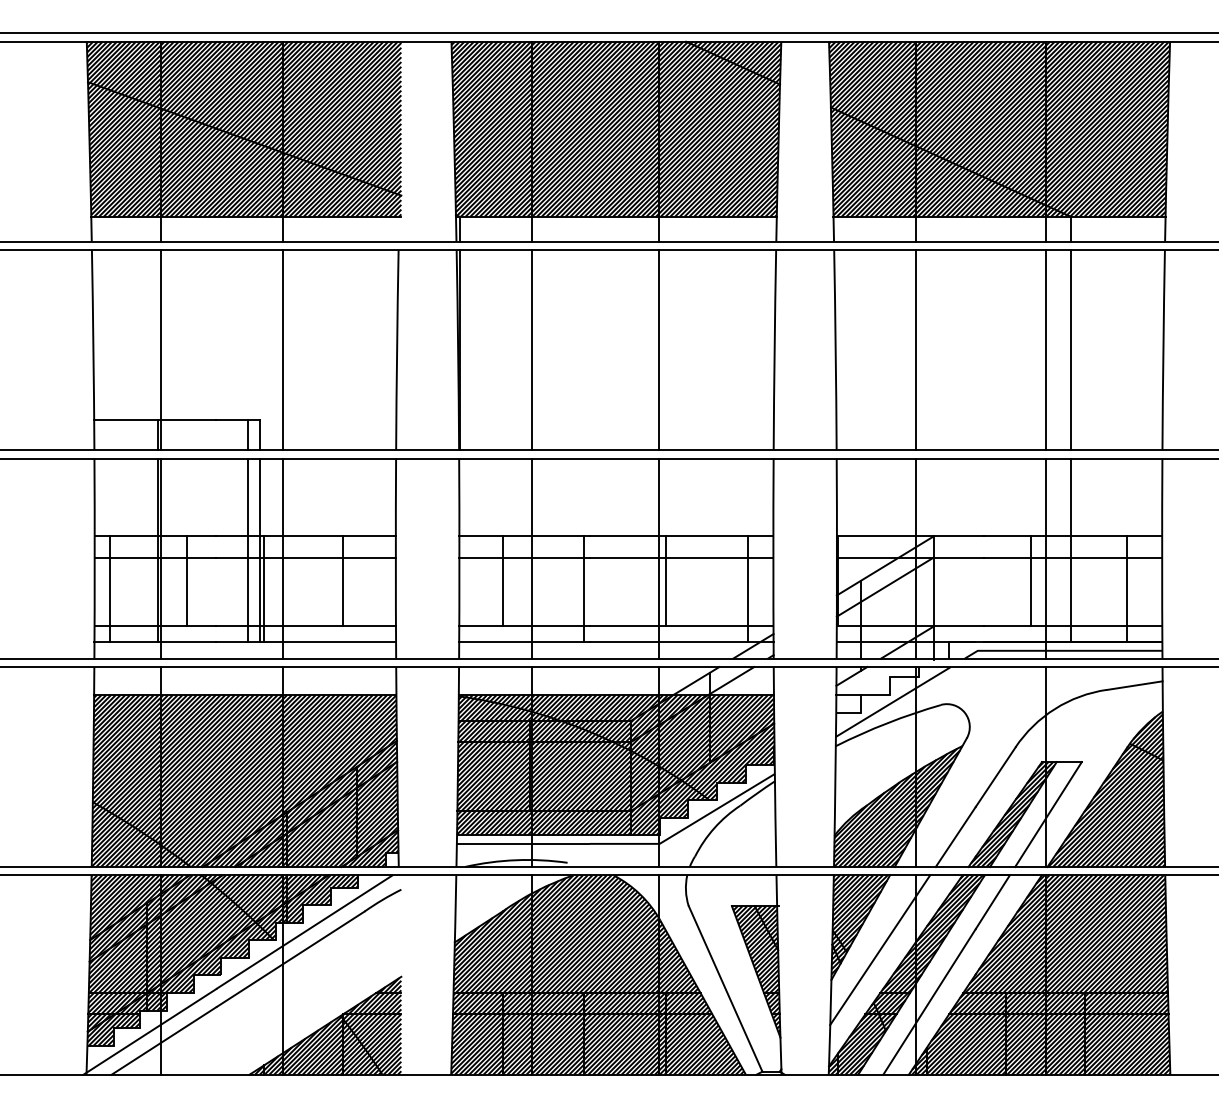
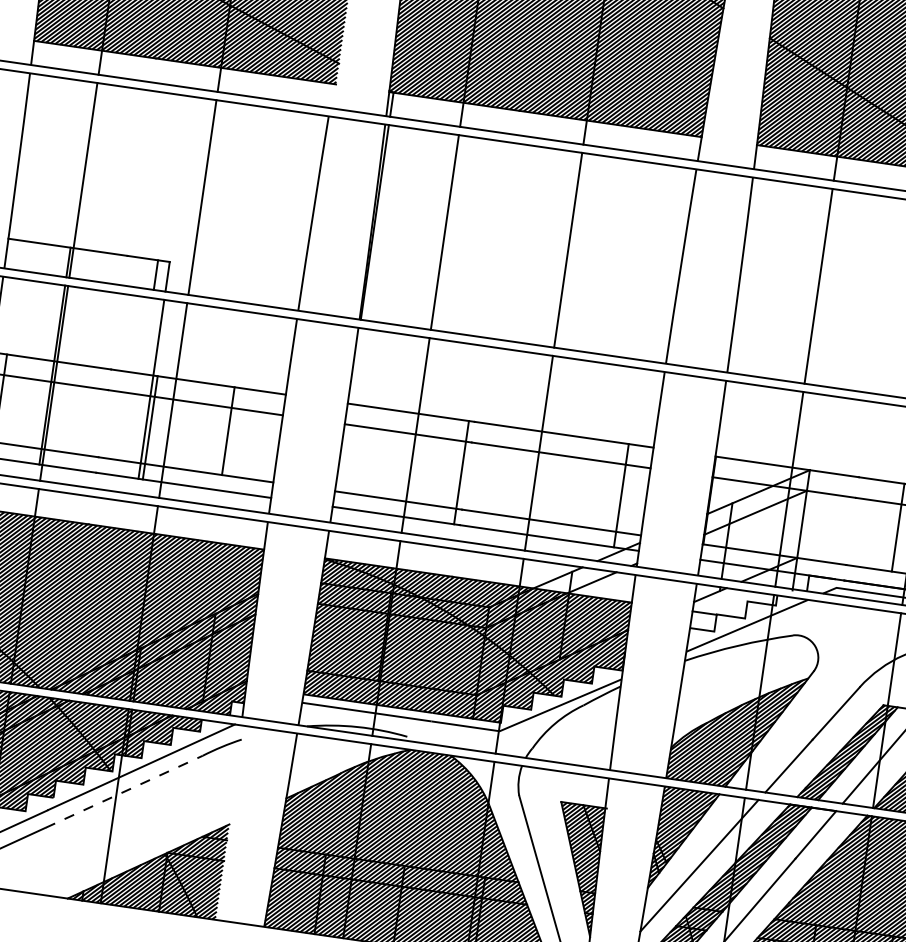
line: (247, 550) -> (139, 387), removed
line: (187, 581) -> (76, 409), removed
line: (502, 581) -> (383, 453), removed
line: (666, 581) -> (543, 476), removed
line: (290, 959) -> (123, 792), solid -> dashed

